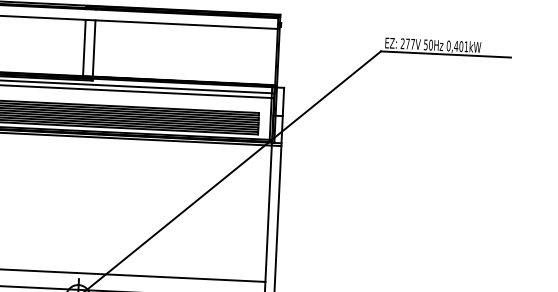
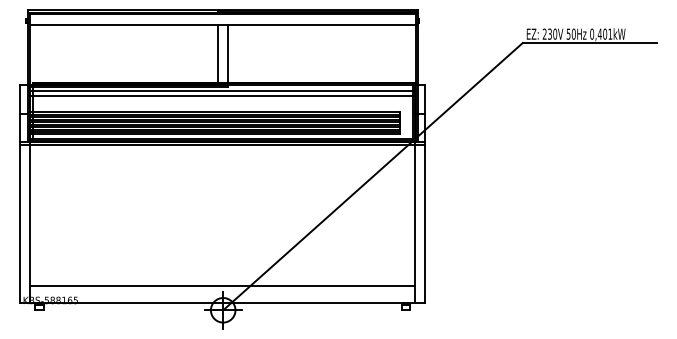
text: (410, 43) -> (552, 33), 277V -> 230V

